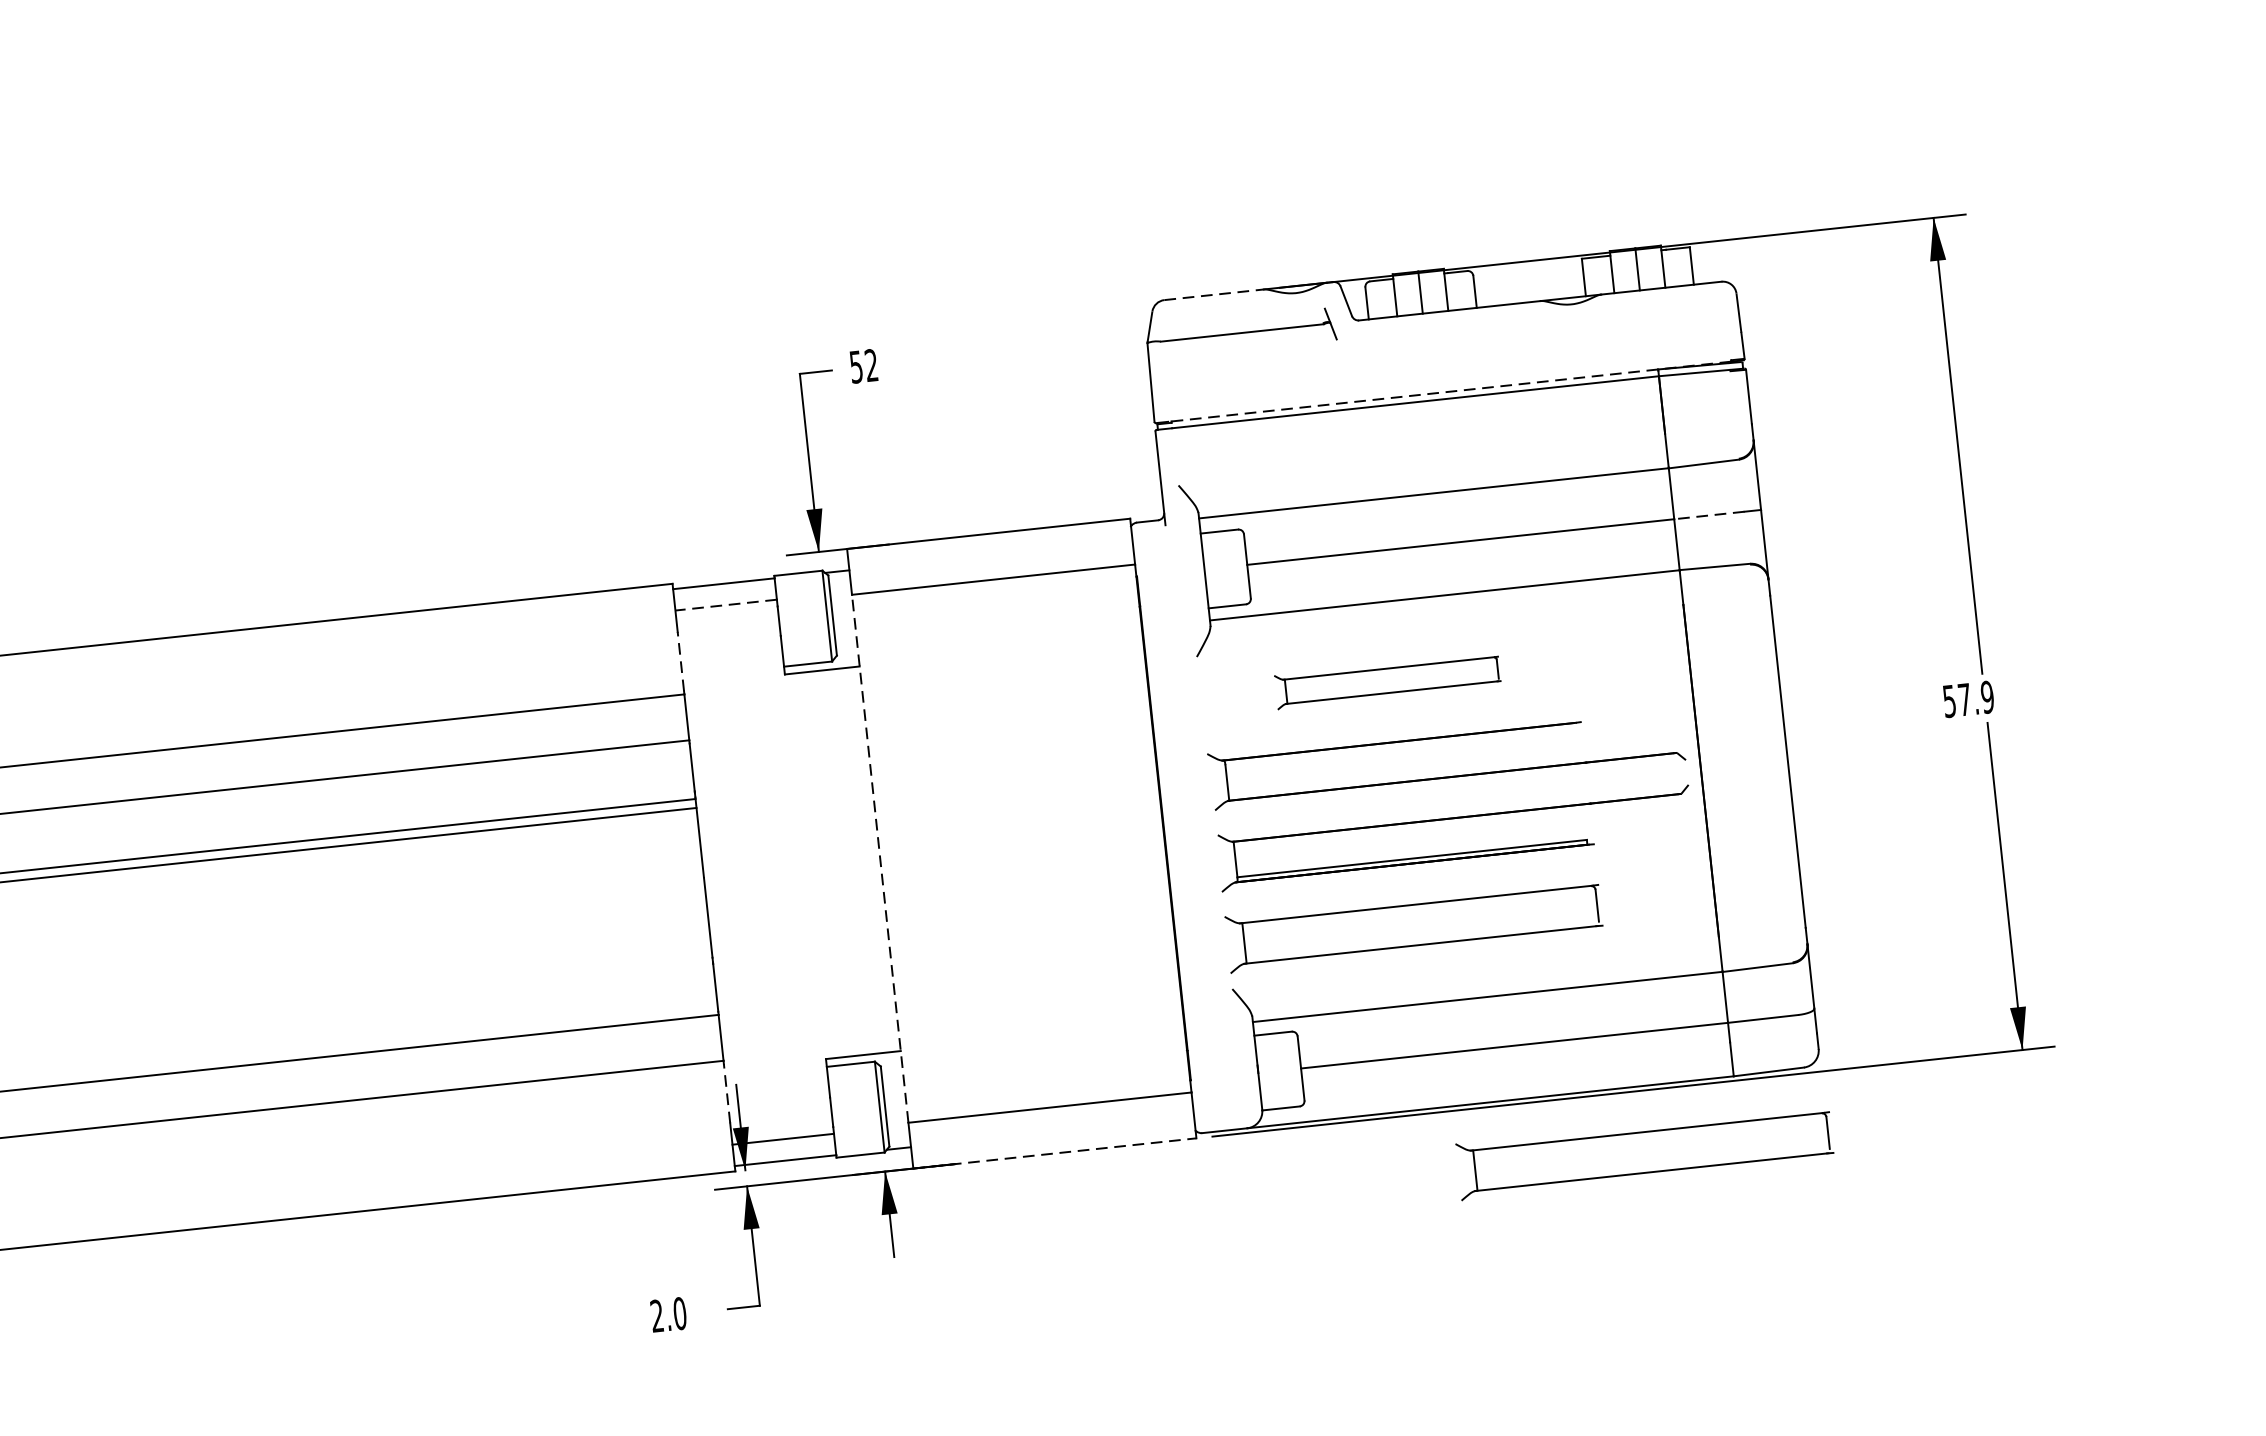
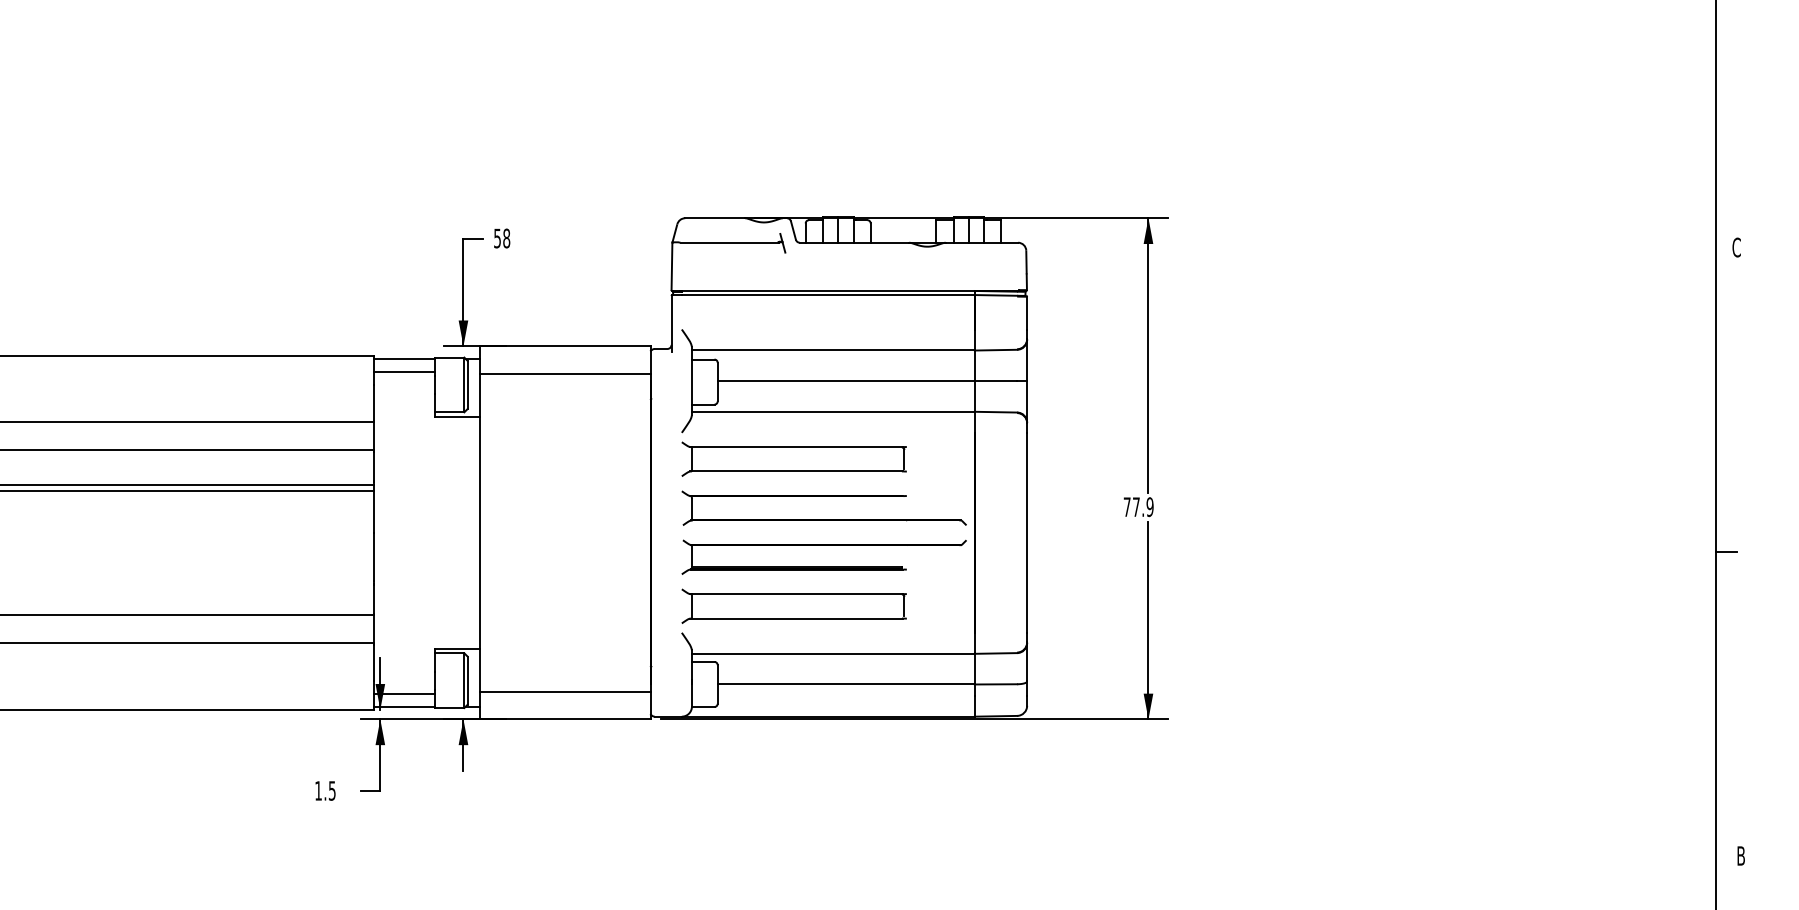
line: (1214, 295) -> (715, 218), dashed -> solid
text: (871, 365) -> (506, 238), 52 -> 58
line: (1450, 390) -> (849, 290), dashed -> solid
line: (1708, 516) -> (995, 381), dashed -> solid
line: (725, 604) -> (404, 371), dashed -> solid
line: (681, 661) -> (374, 402), dashed -> solid
part: (1386, 679) -> (793, 458), size x1.67
text: (1948, 702) -> (1126, 507), 57.9 -> 77.9
line: (880, 858) -> (480, 532), dashed -> solid
line: (727, 1092) -> (374, 662), dashed -> solid
part: (1643, 1151) -> (916, 755), removed
line: (1056, 1153) -> (566, 719), dashed -> solid
text: (668, 1314) -> (325, 790), 2.0 -> 1.5

